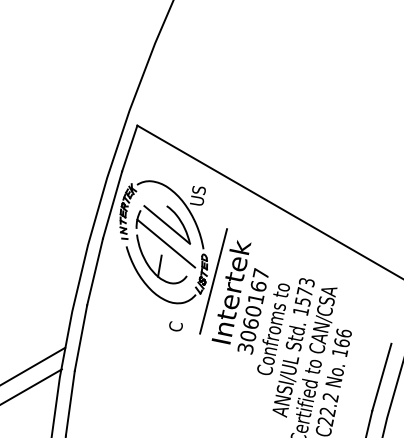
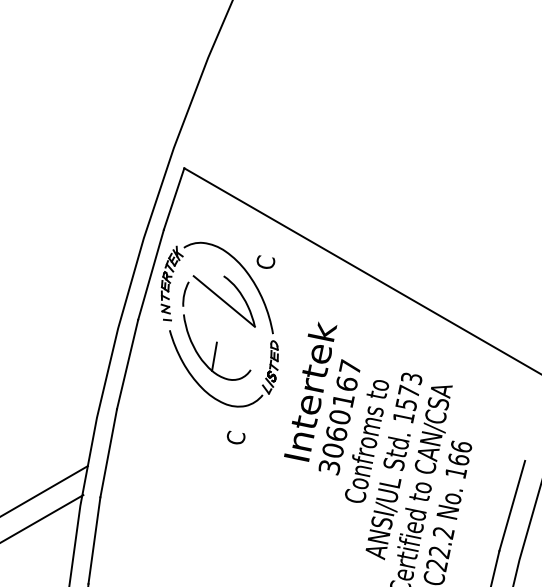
text: (197, 195) -> (265, 262), US -> C
line: (165, 243) -> (222, 326), removed
line: (213, 281) -> (286, 377), removed

